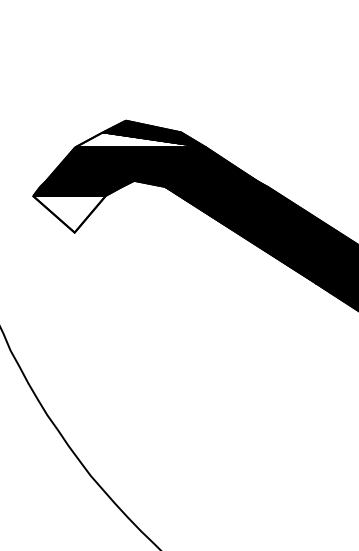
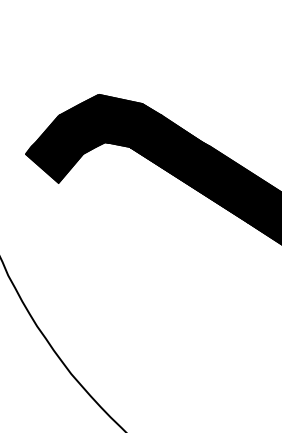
fill: (140, 139) -> (110, 109), added
fill: (69, 213) -> (54, 167), added

